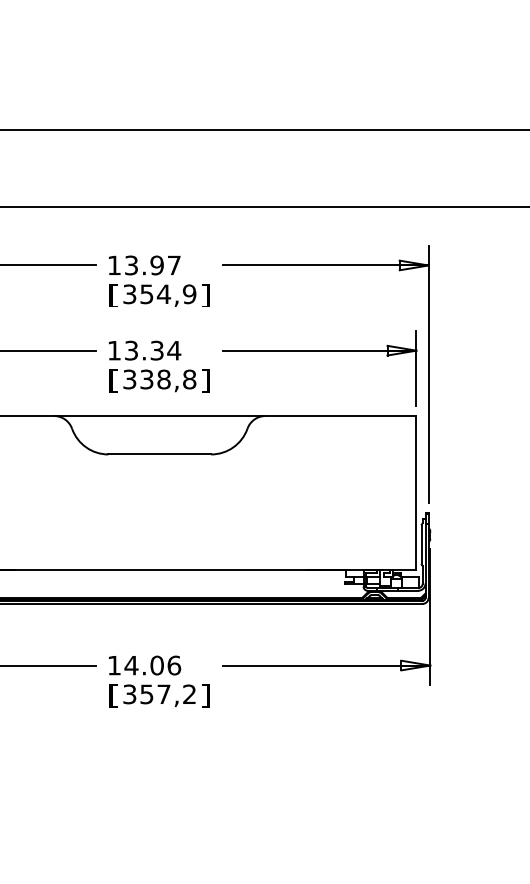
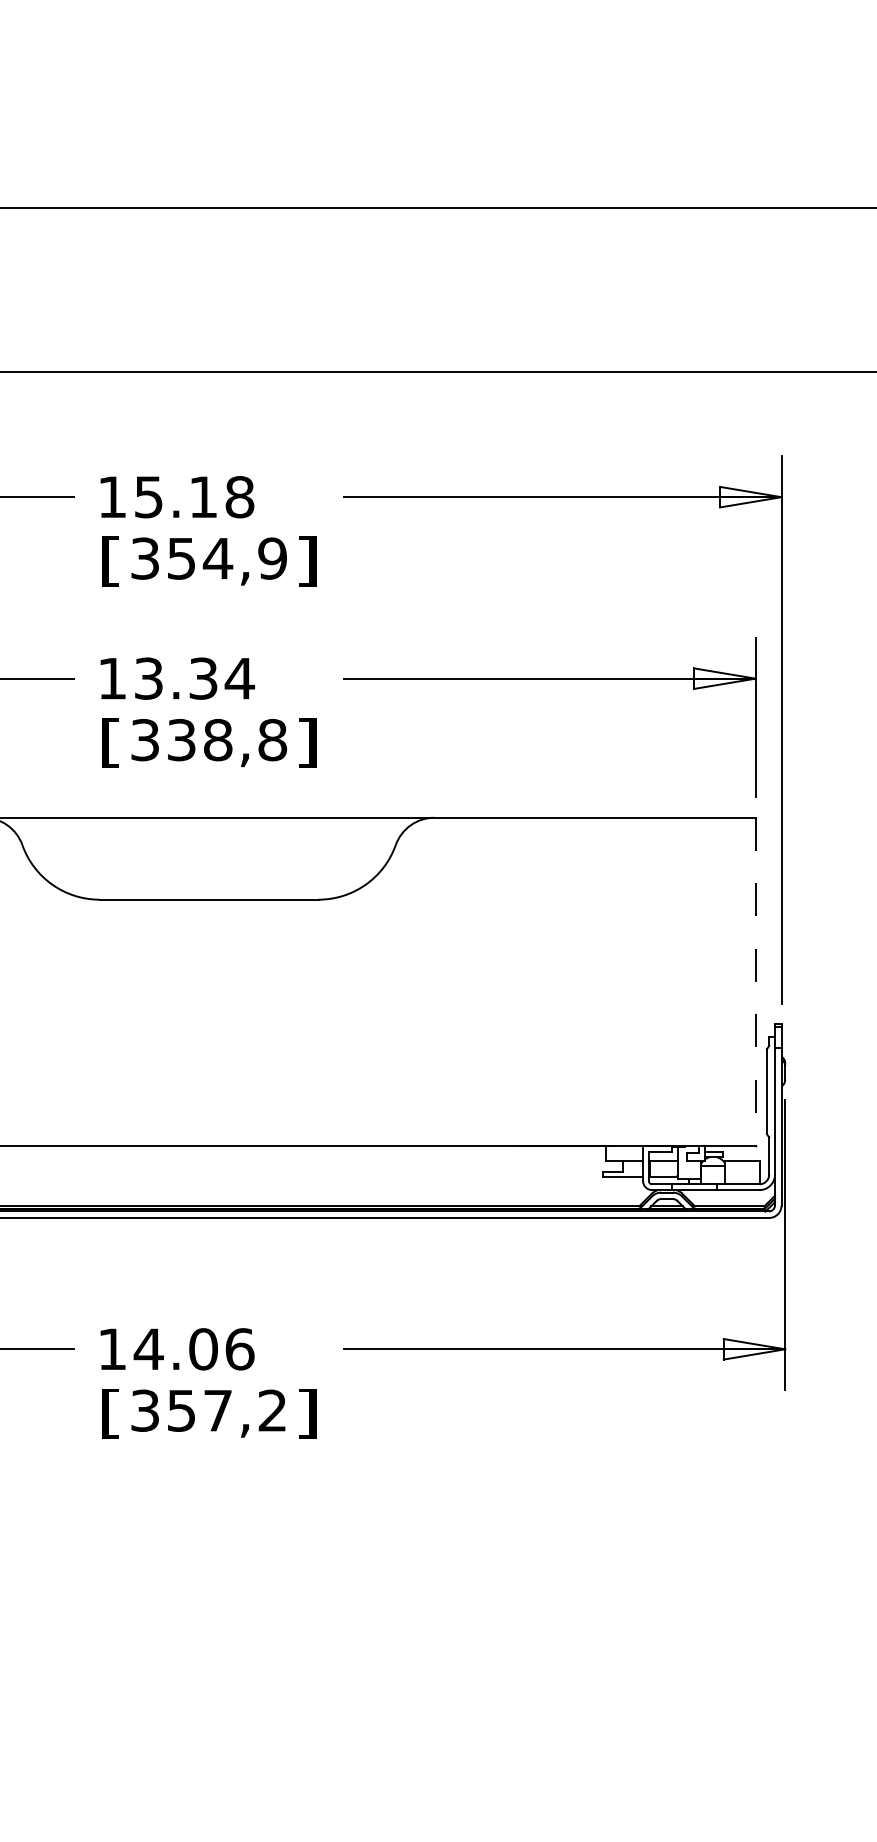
text: (152, 265) -> (193, 497), 13.97 -> 15.18
line: (416, 492) -> (755, 980), solid -> dashed

